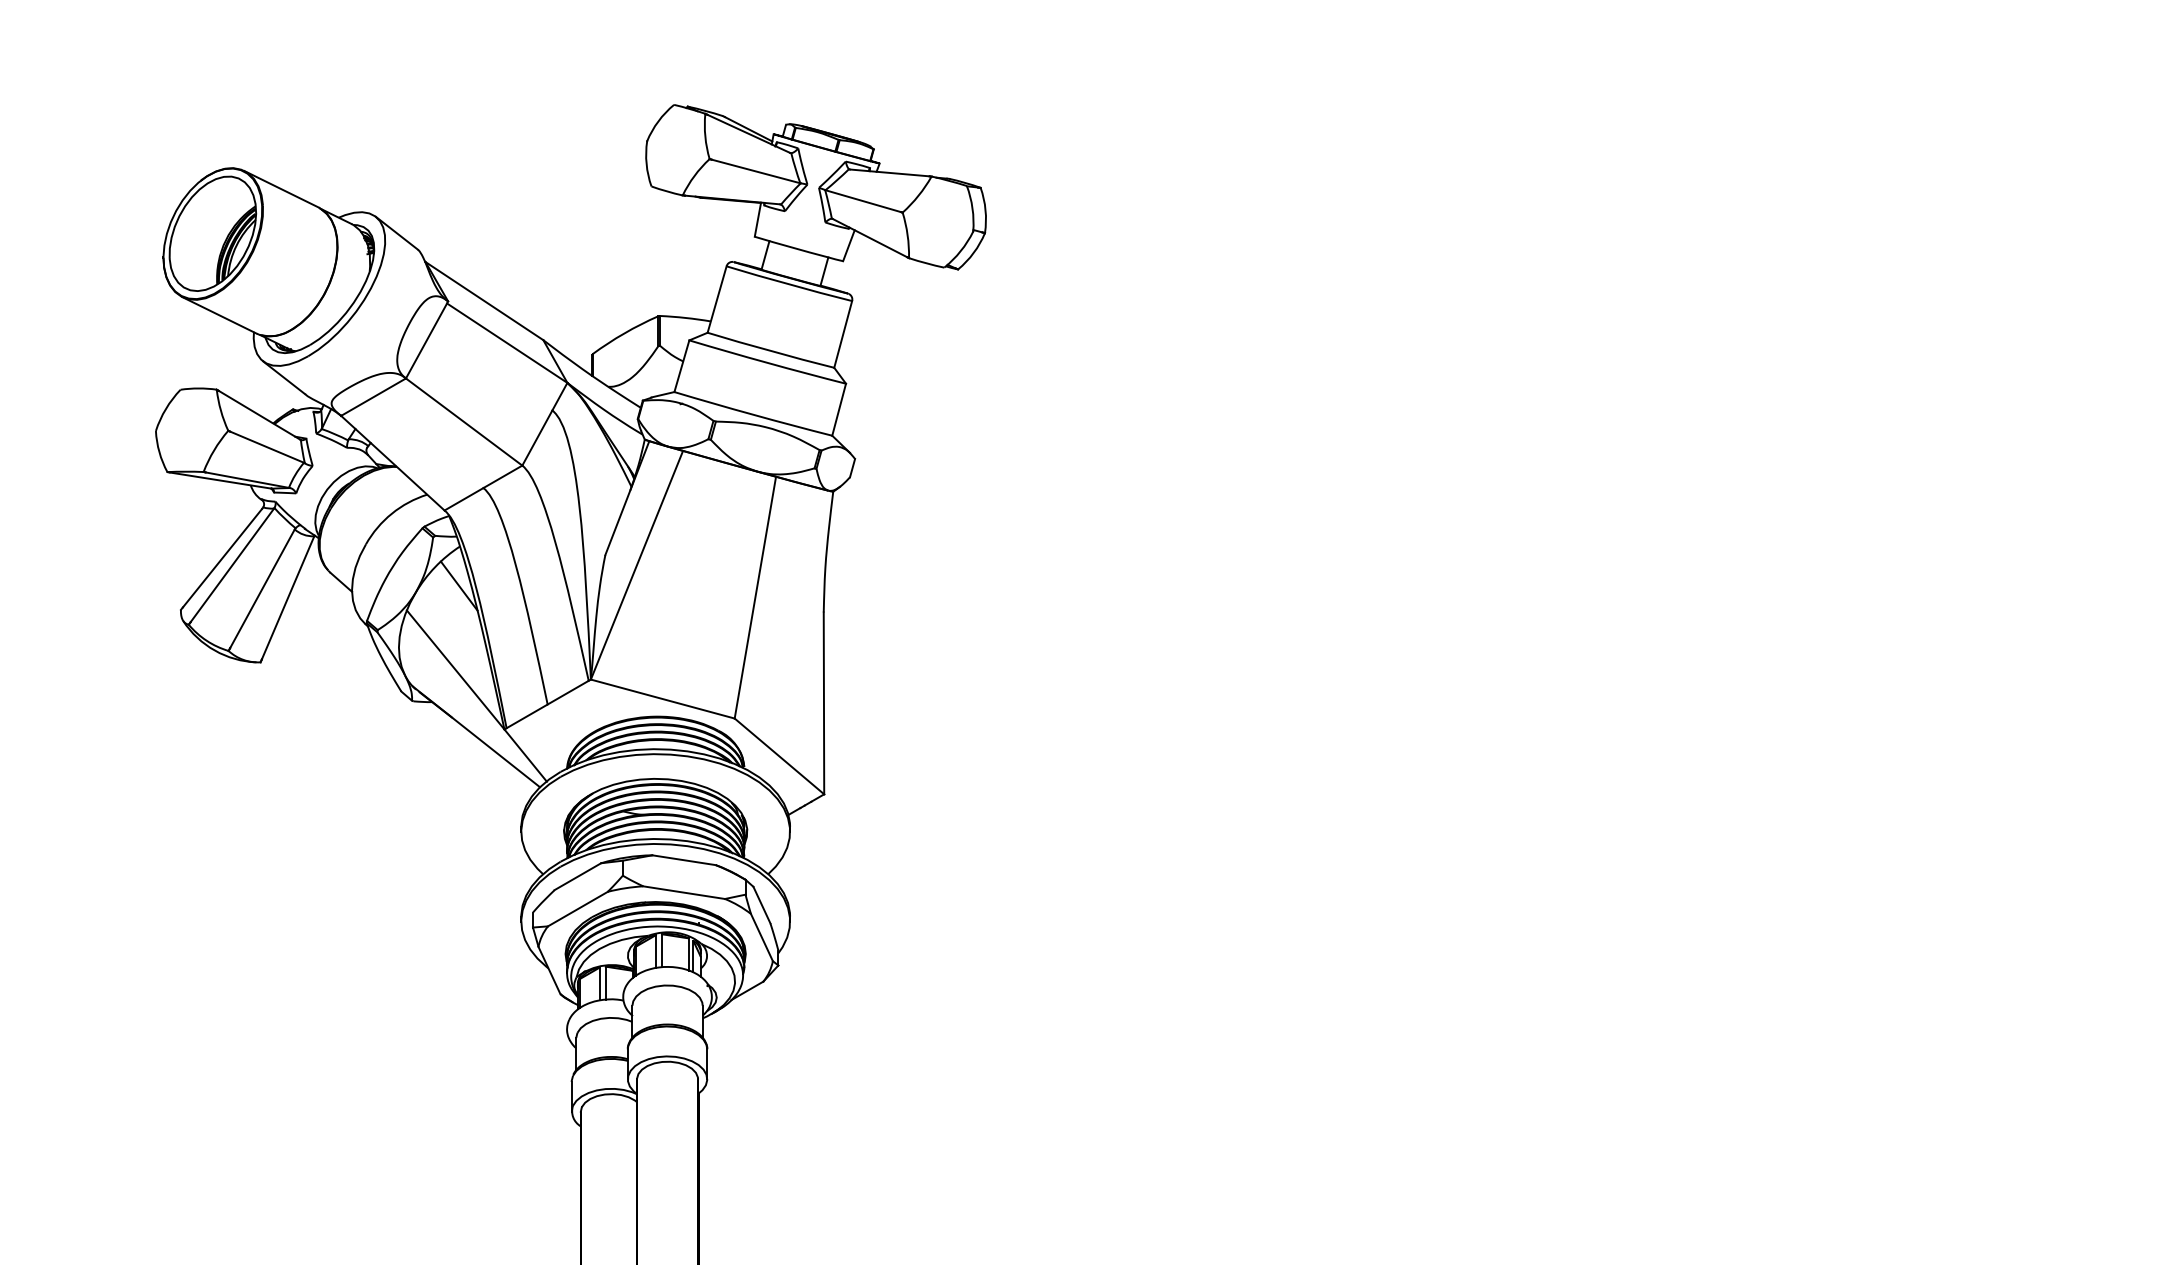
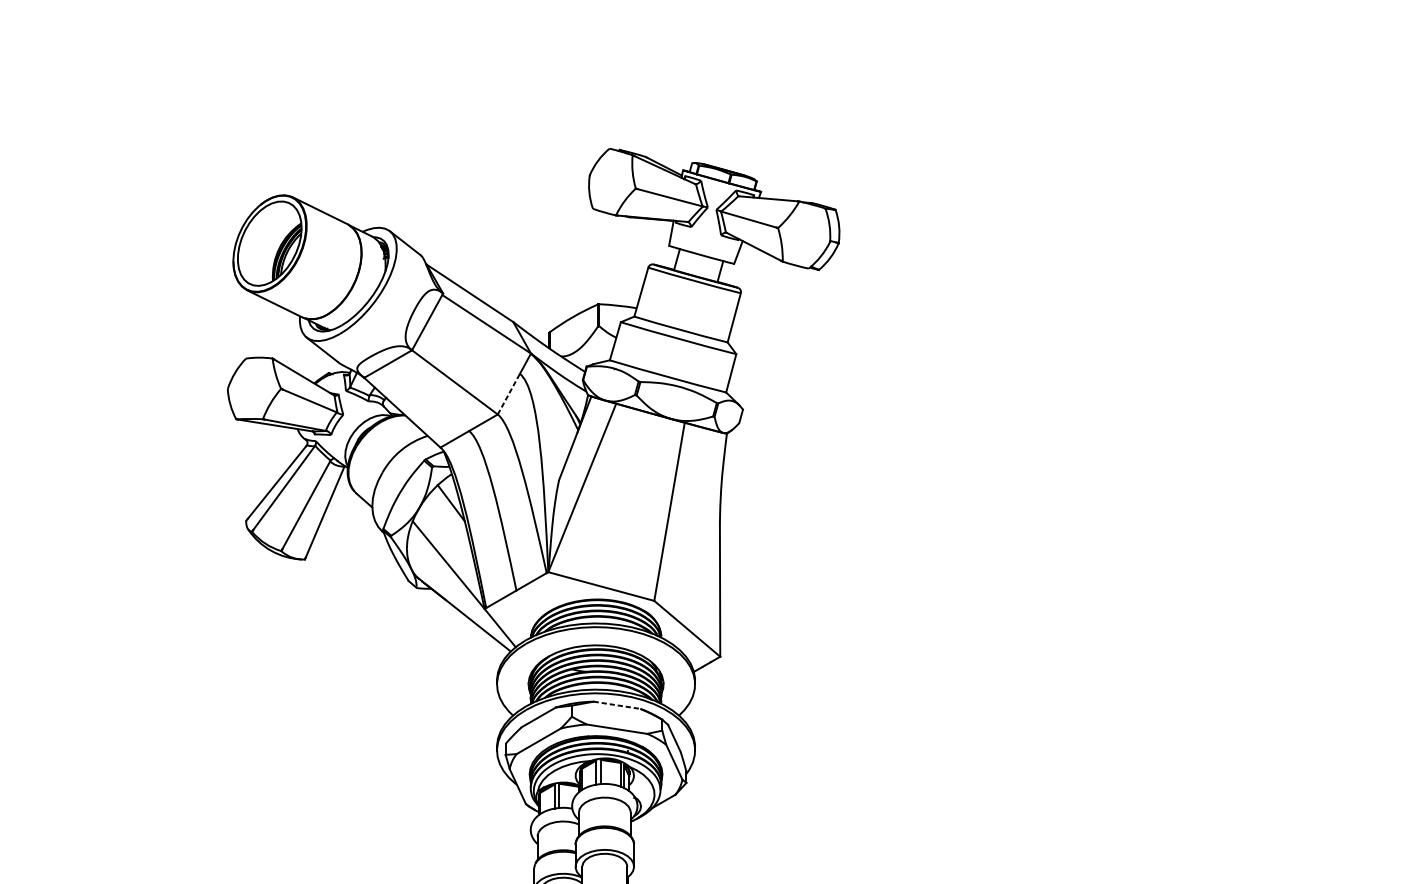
line: (537, 437) -> (508, 393), solid -> dashed
line: (684, 860) -> (617, 705), solid -> dashed

